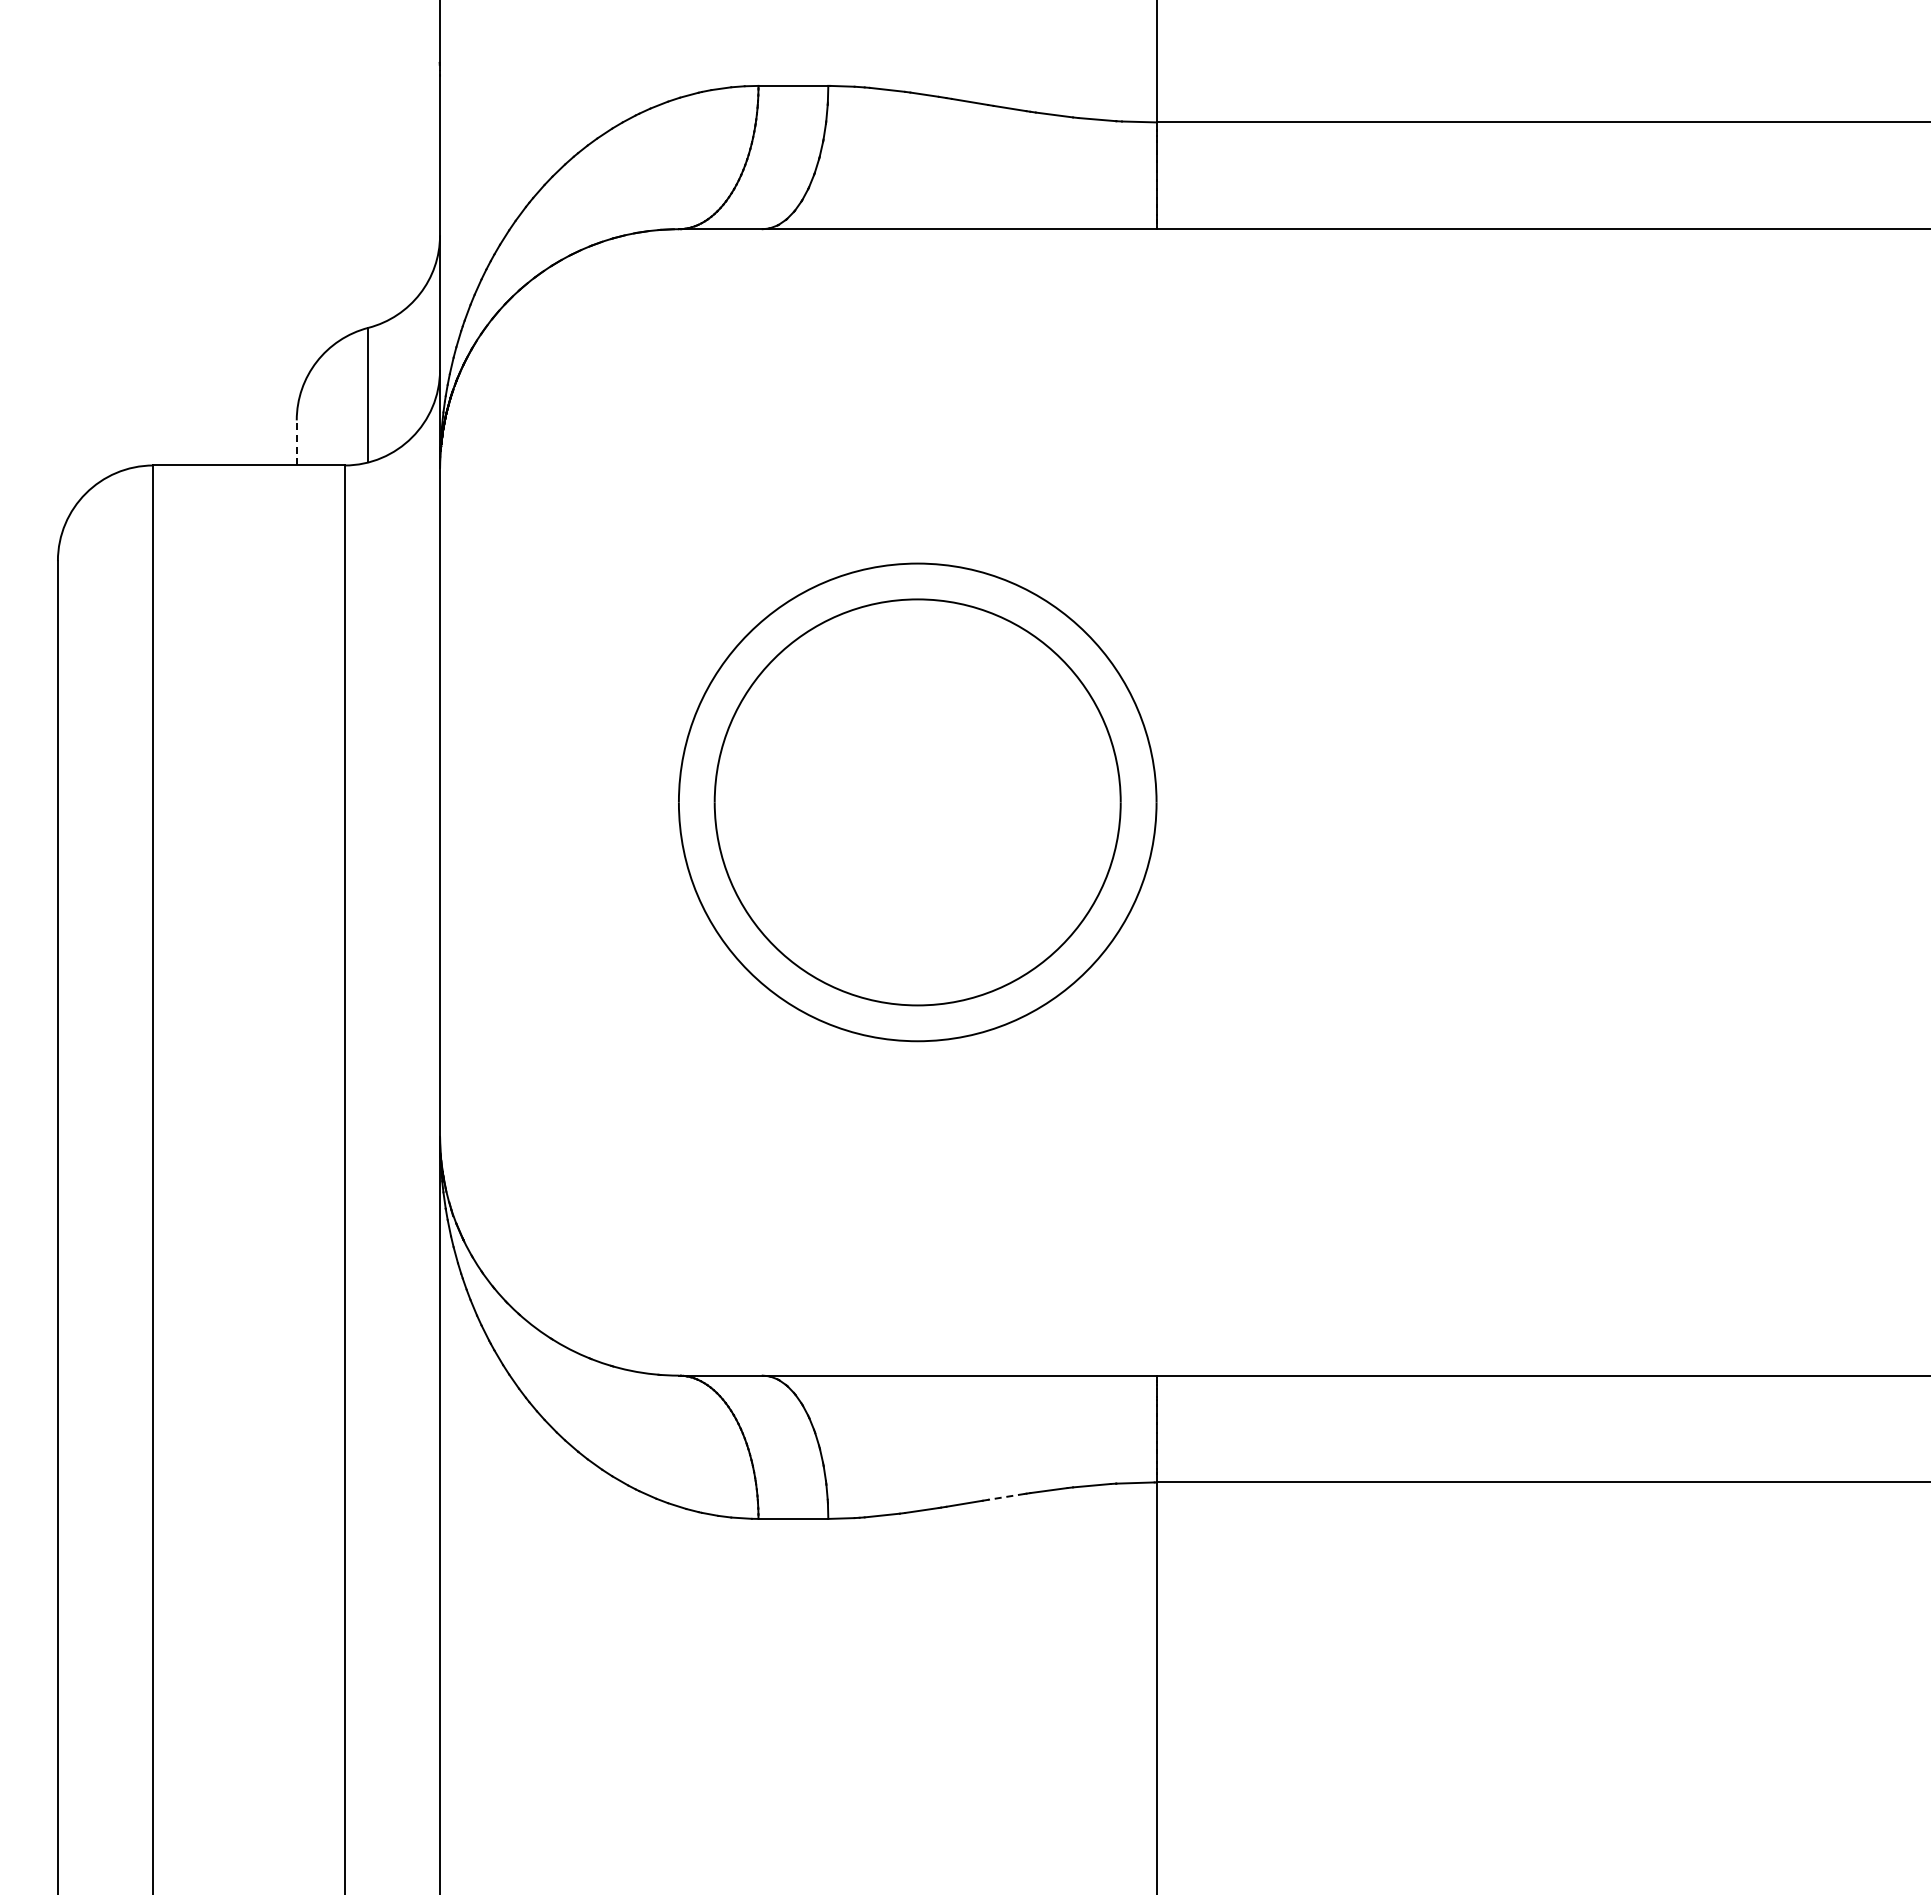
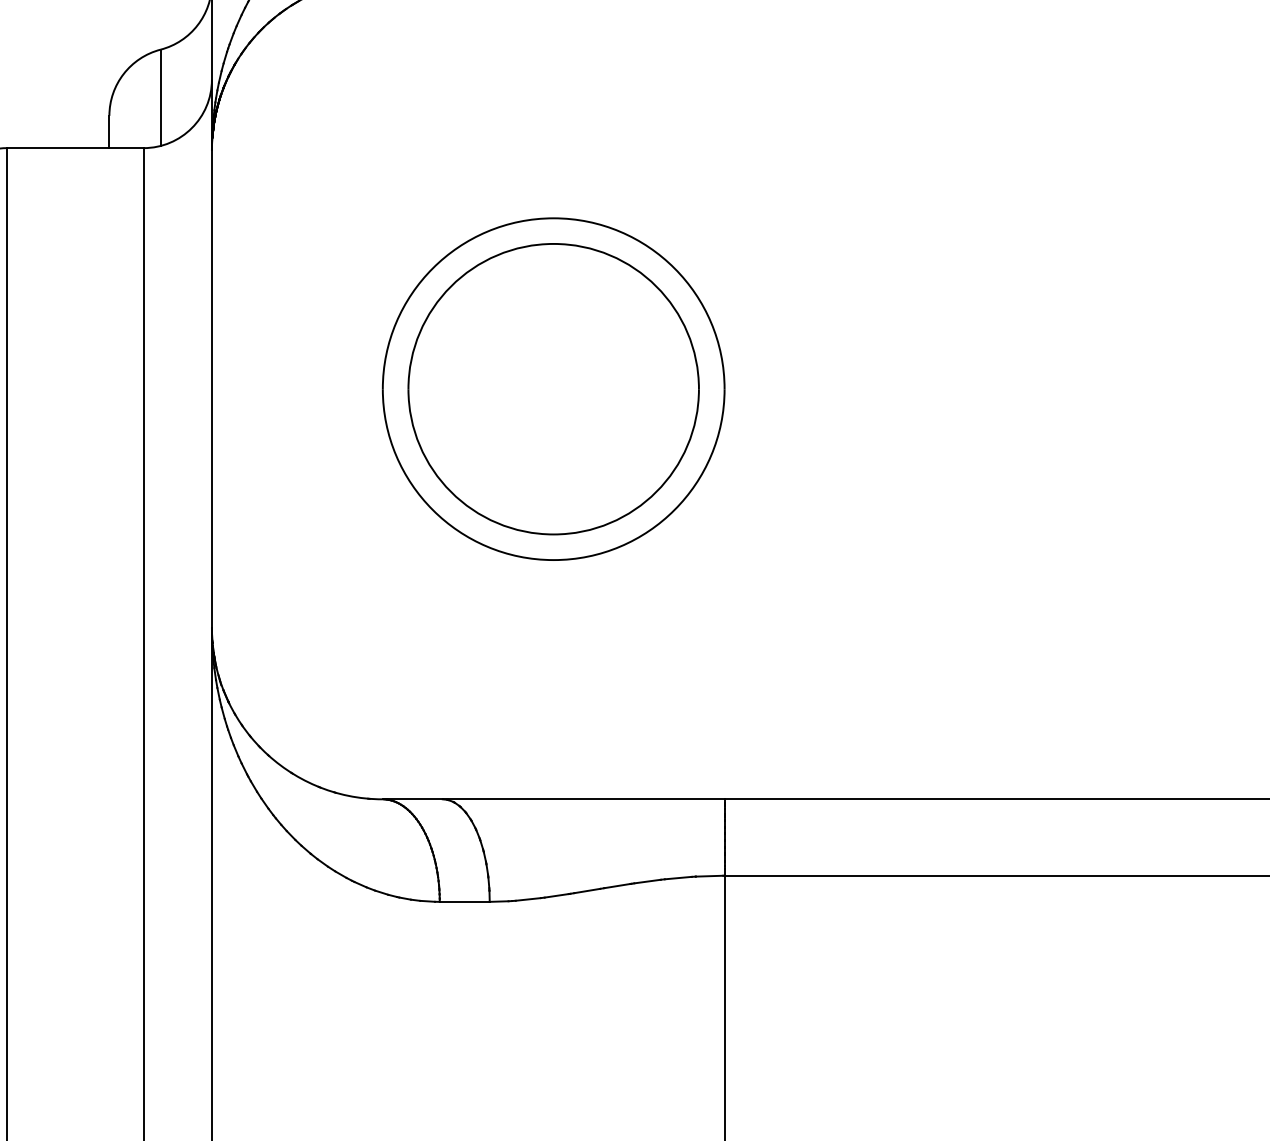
line: (296, 442) -> (109, 131), dashed -> solid
line: (1006, 1496) -> (617, 885), dashed -> solid

